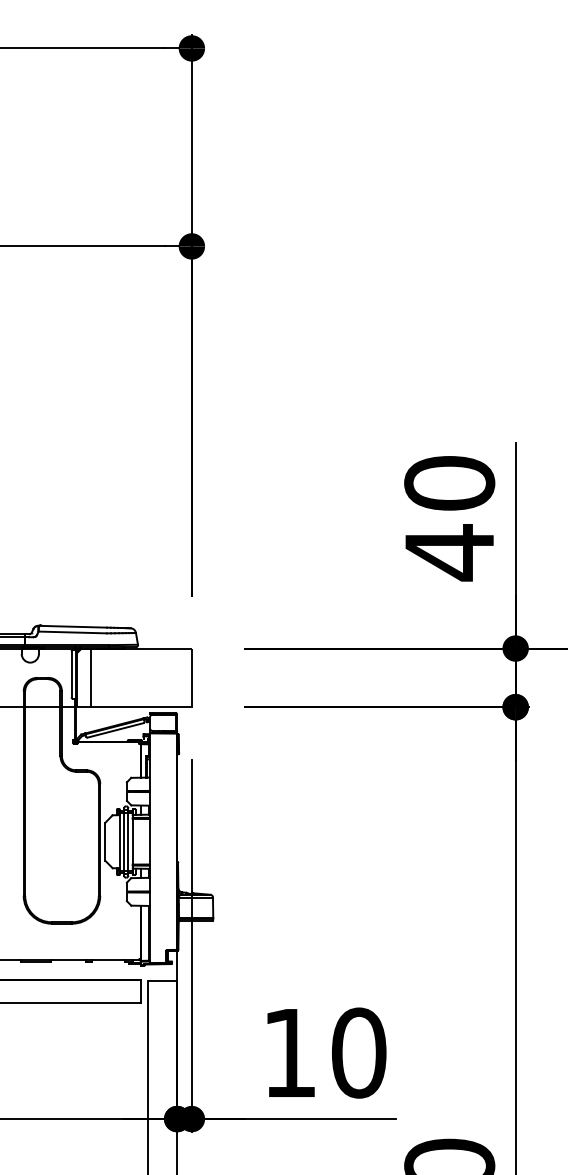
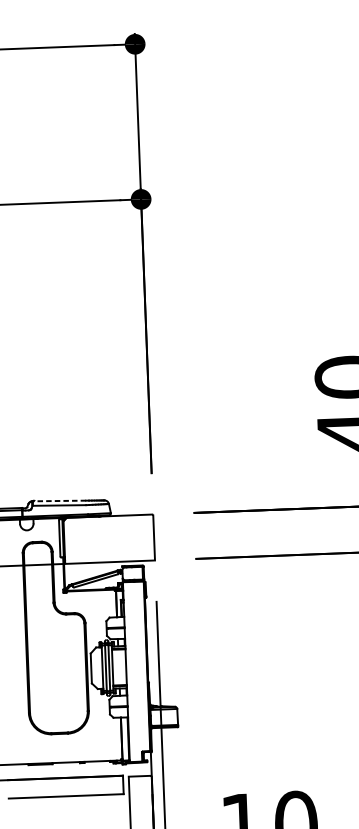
line: (72, 626) -> (59, 500), solid -> dashed
line: (90, 677) -> (74, 540), removed

